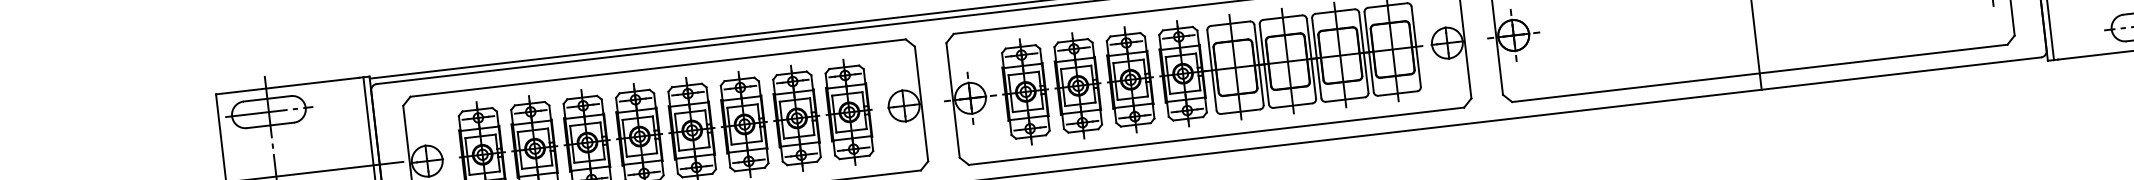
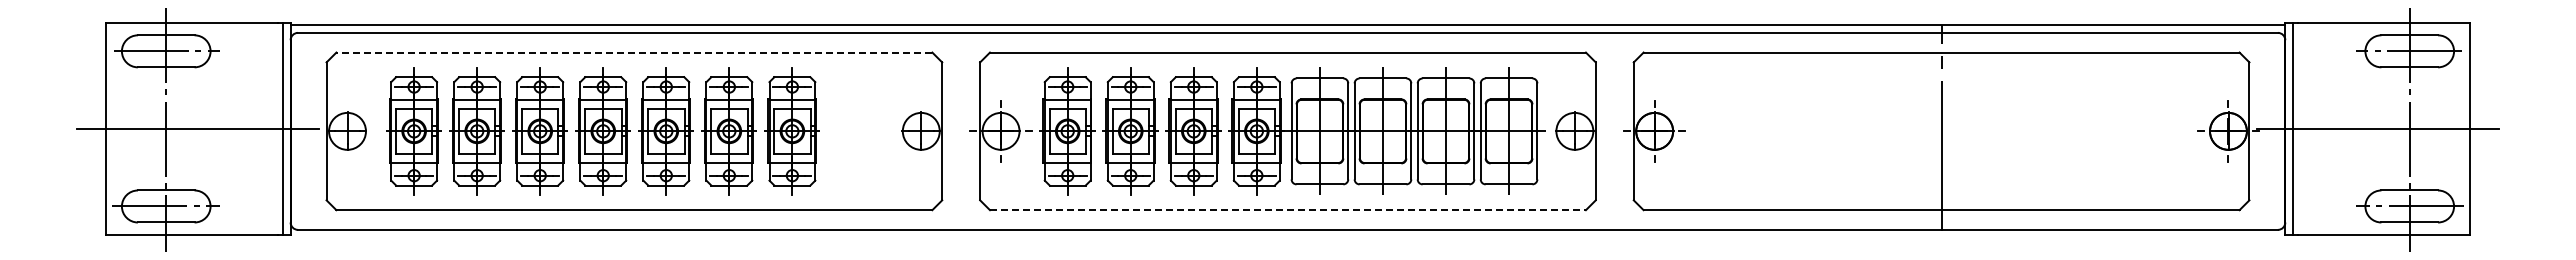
line: (658, 68) -> (634, 52), solid -> dashed
part: (848, 112) -> (854, 131), removed
line: (1216, 136) -> (1287, 210), solid -> dashed

